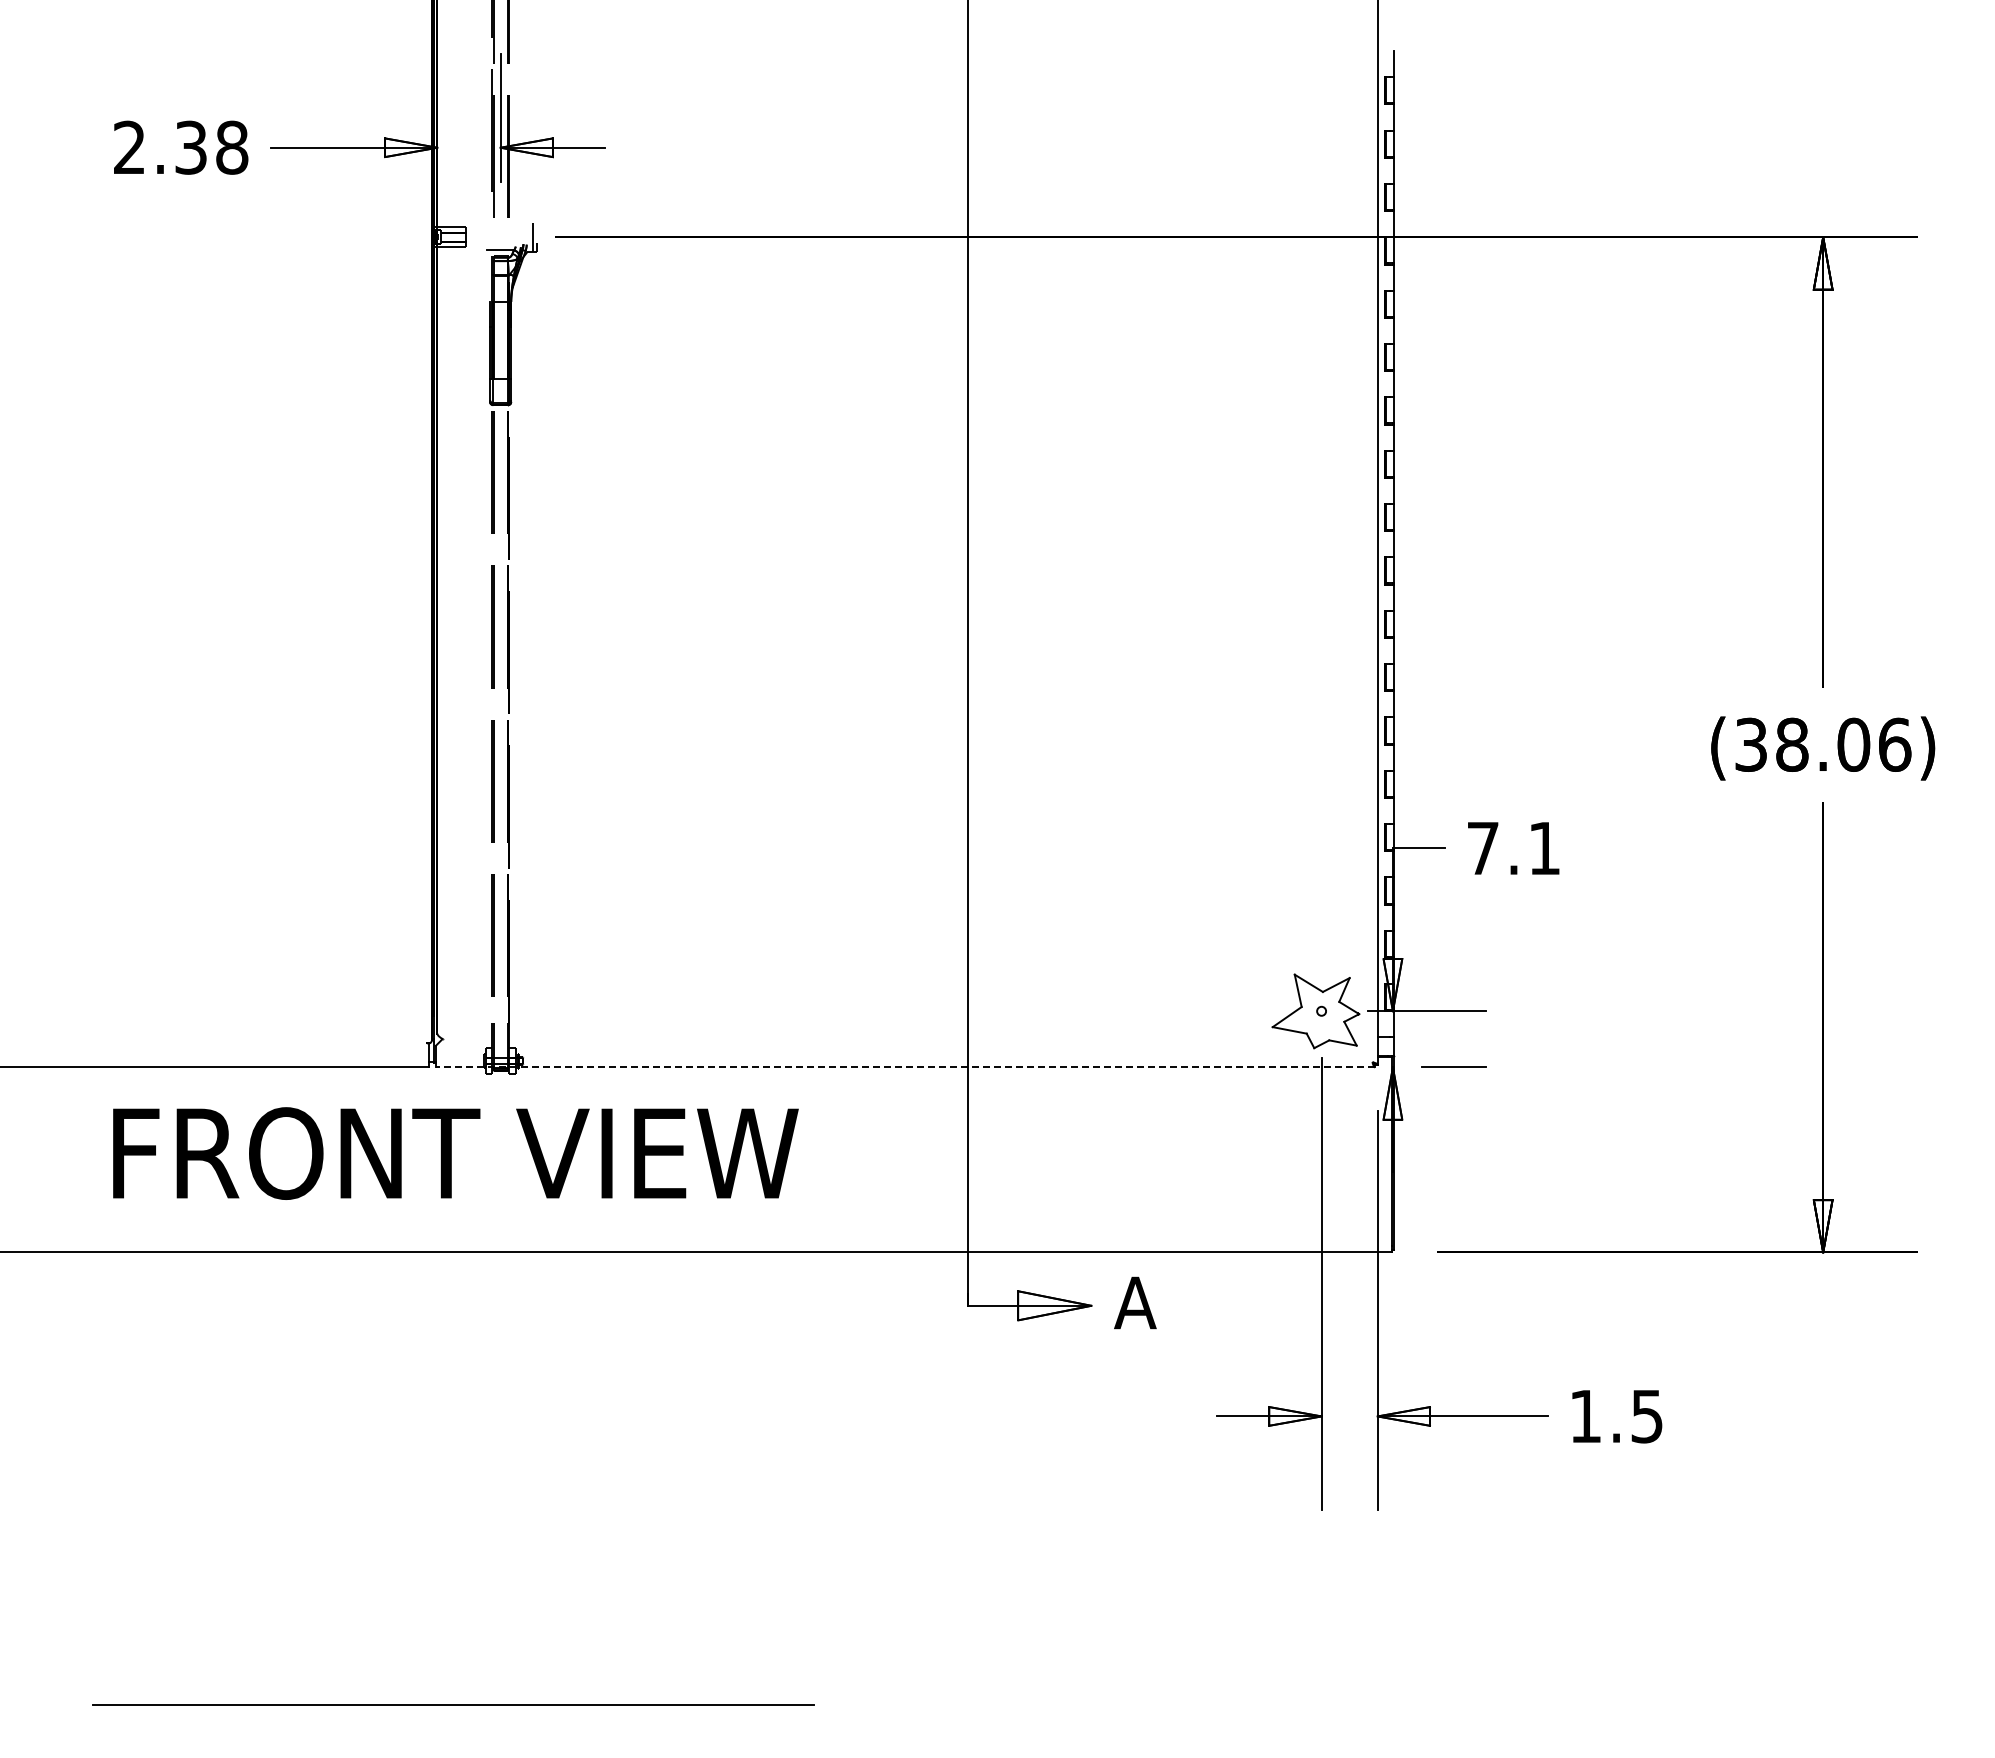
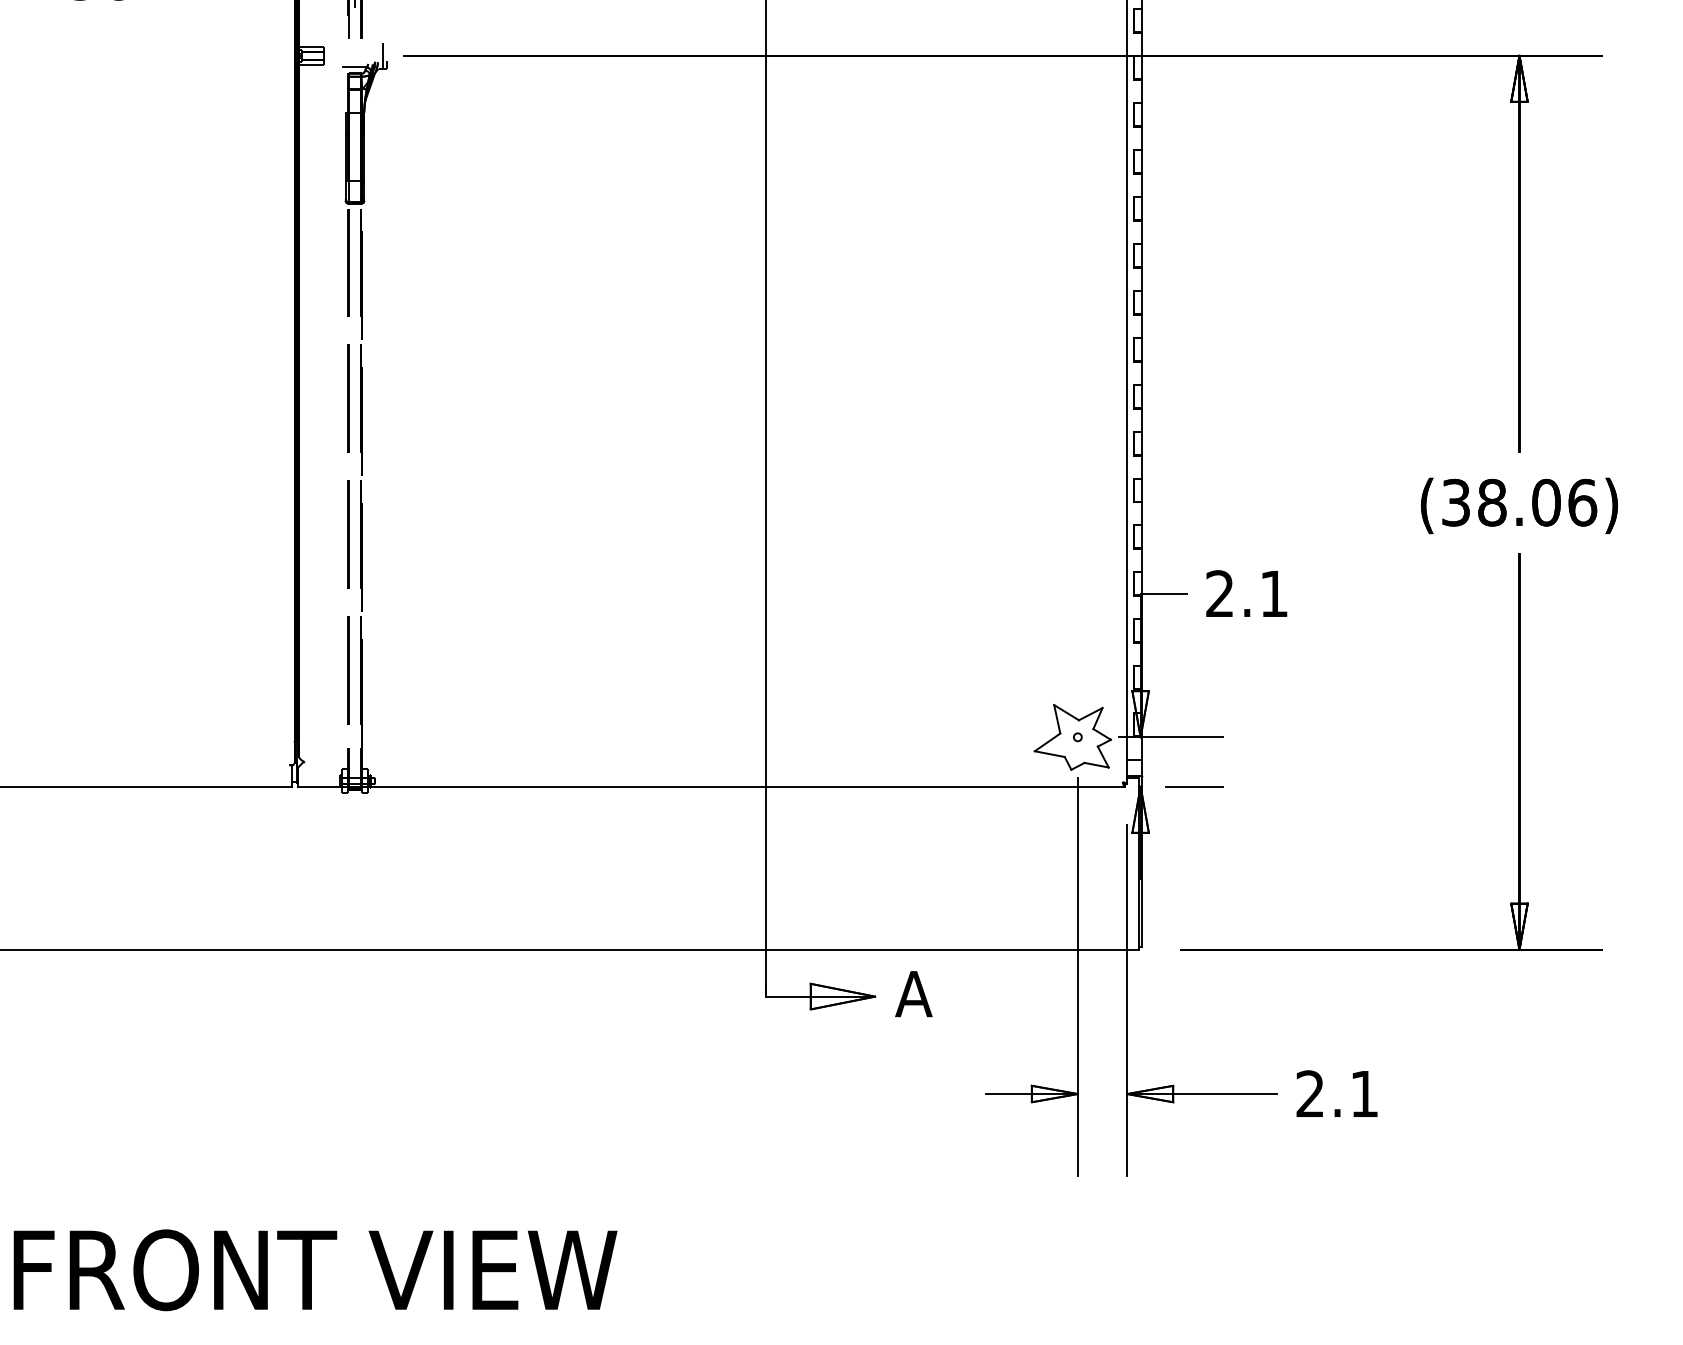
text: (1482, 847) -> (1219, 593), 7.1 -> 2.1
line: (904, 1067) -> (710, 786), dashed -> solid
text: (455, 1153) -> (315, 1270), moved
text: (1616, 1416) -> (1337, 1094), 1.5 -> 2.1

